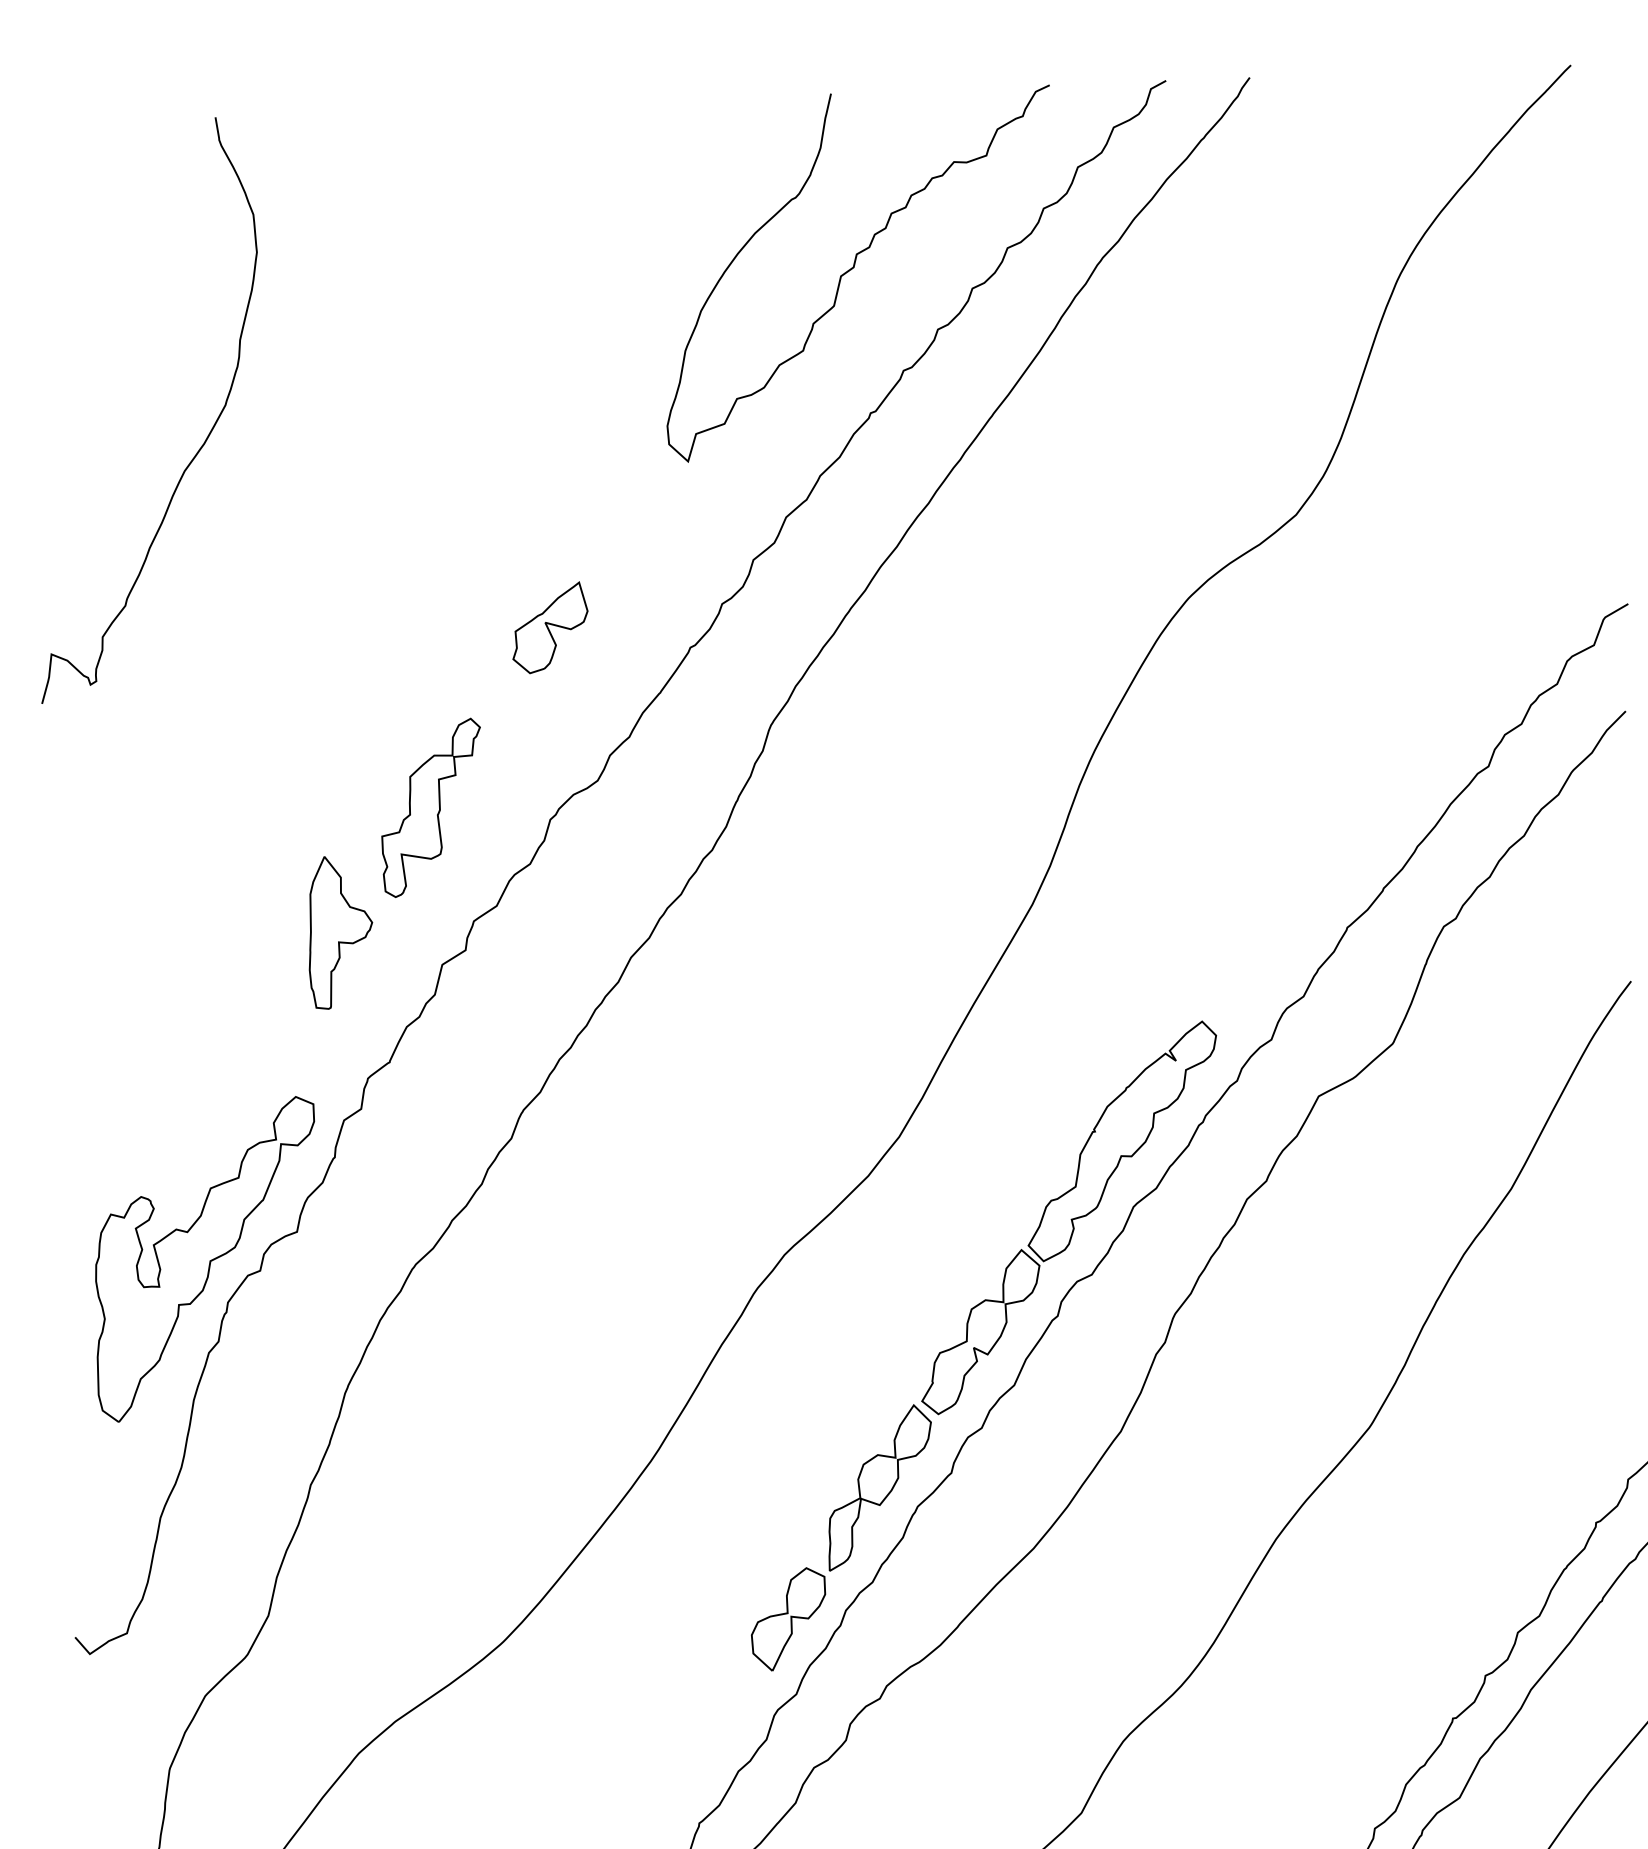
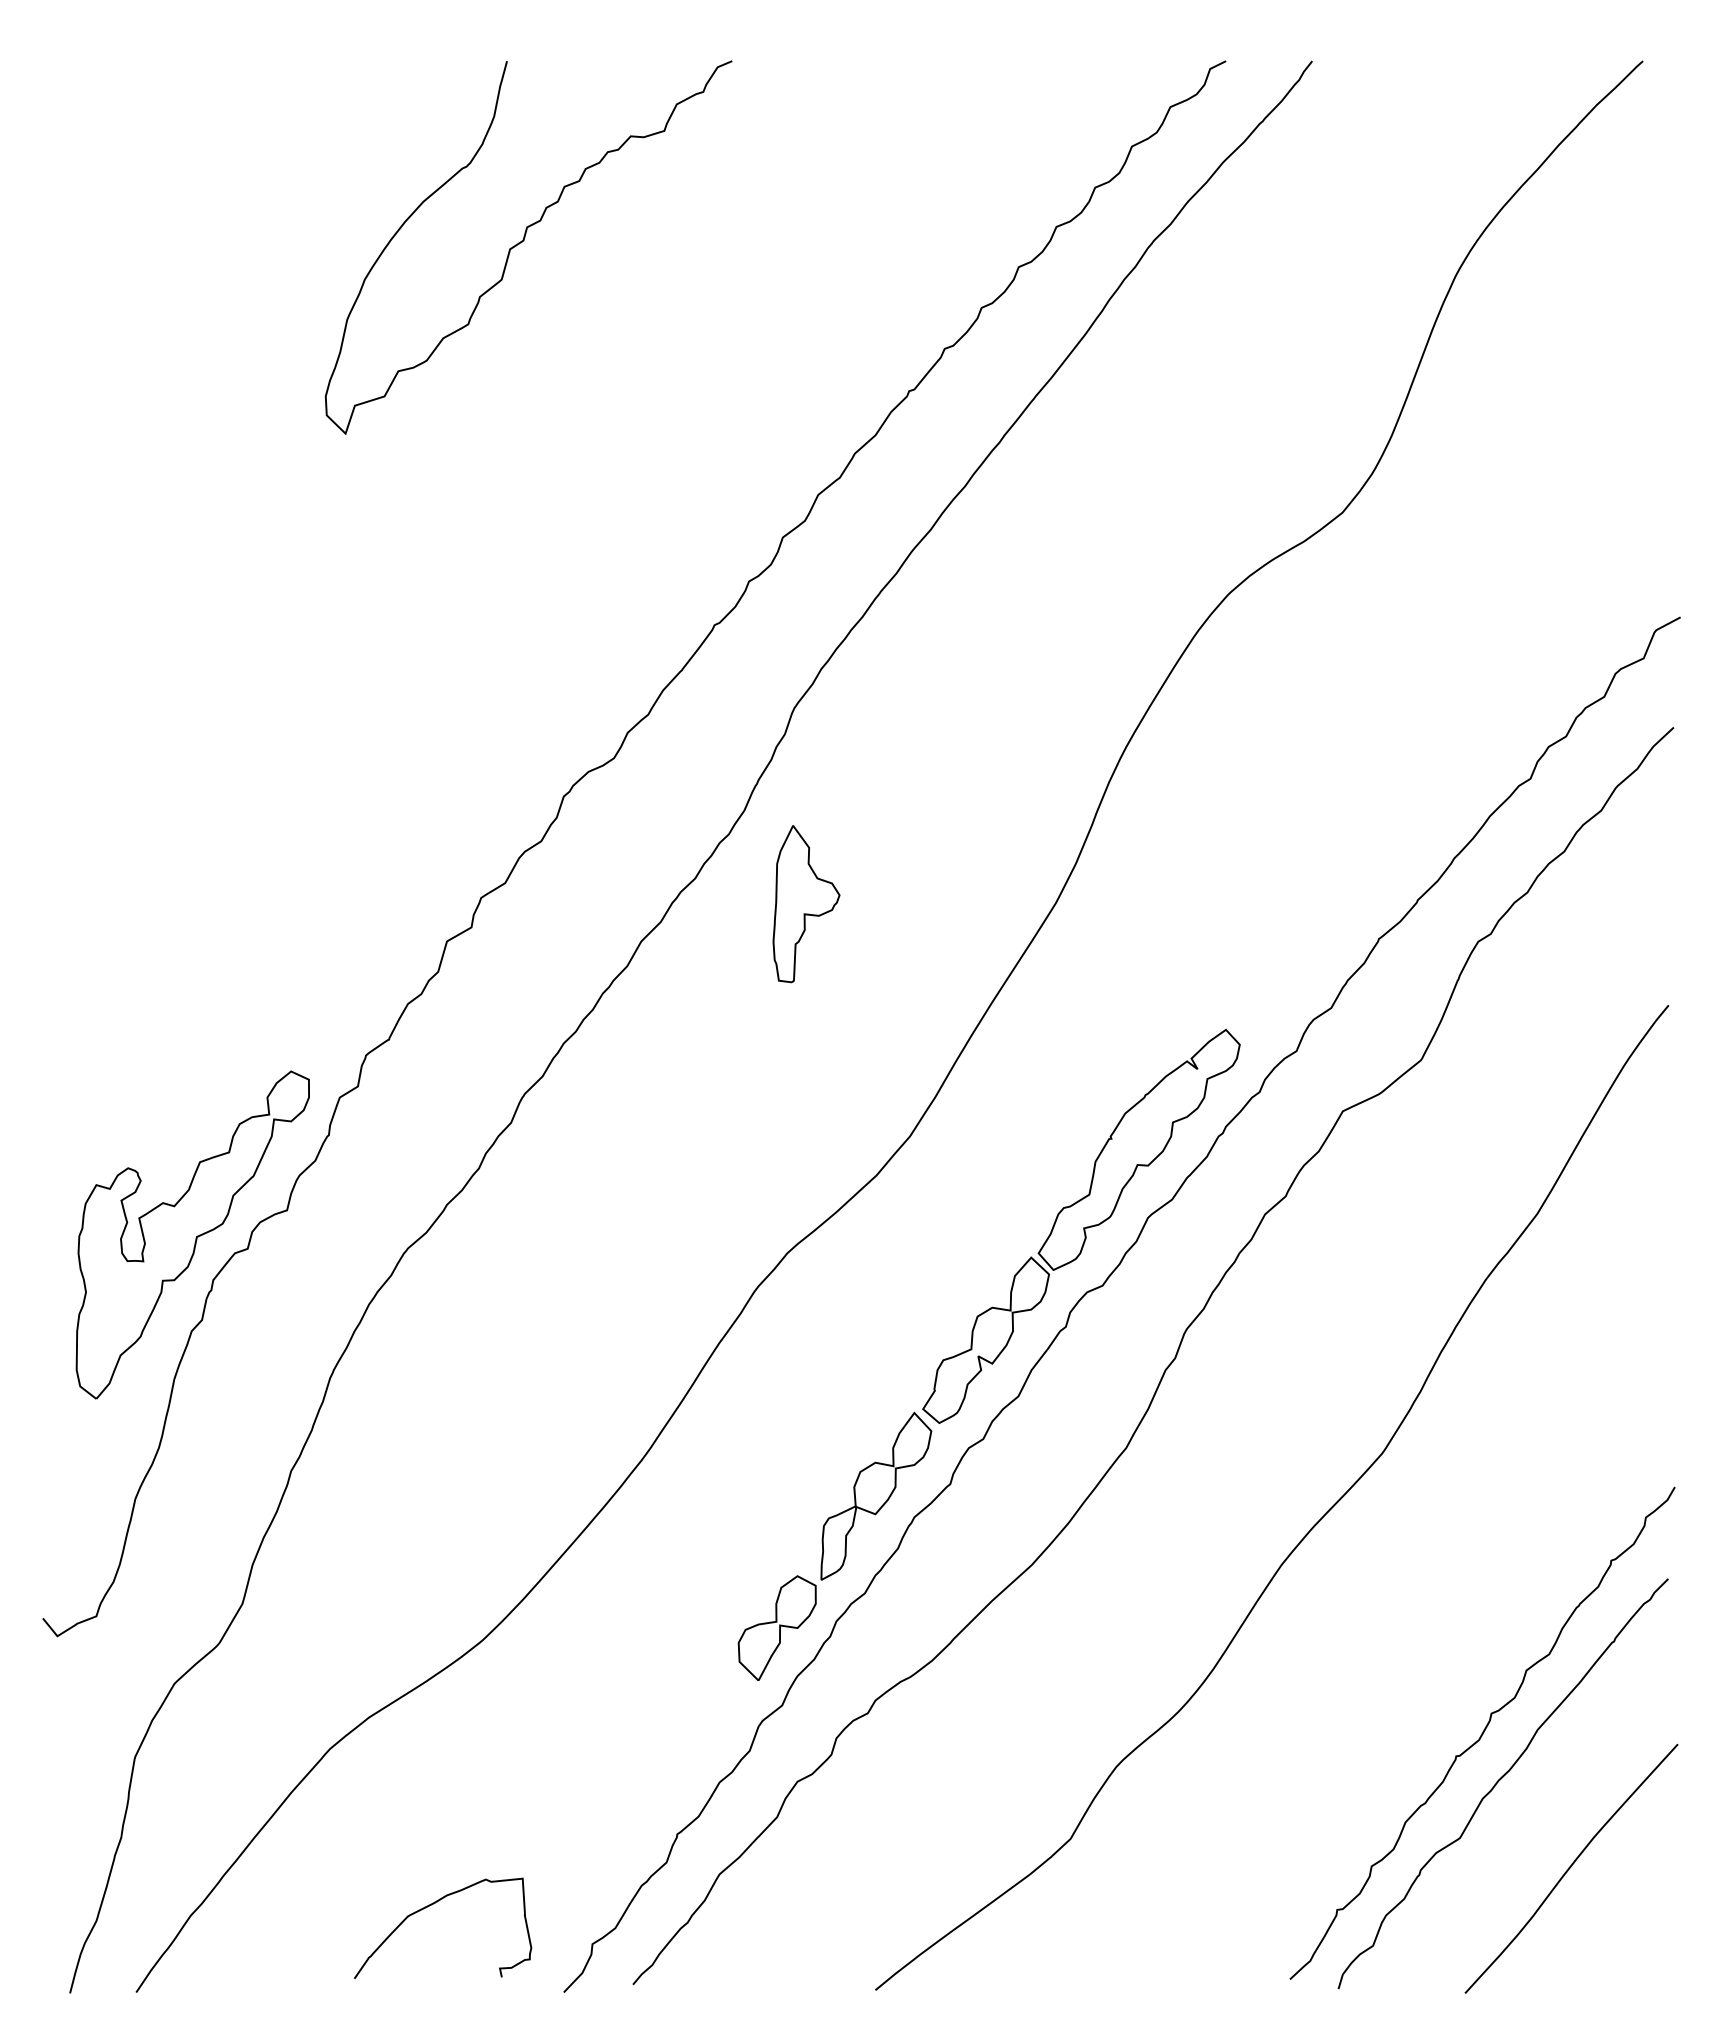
curve: (853, 268) -> (523, 241), moved
curve: (201, 445) -> (219, 398), removed
part: (550, 628) -> (571, 599), removed
part: (431, 807) -> (442, 779), removed
part: (340, 932) -> (806, 904), moved

